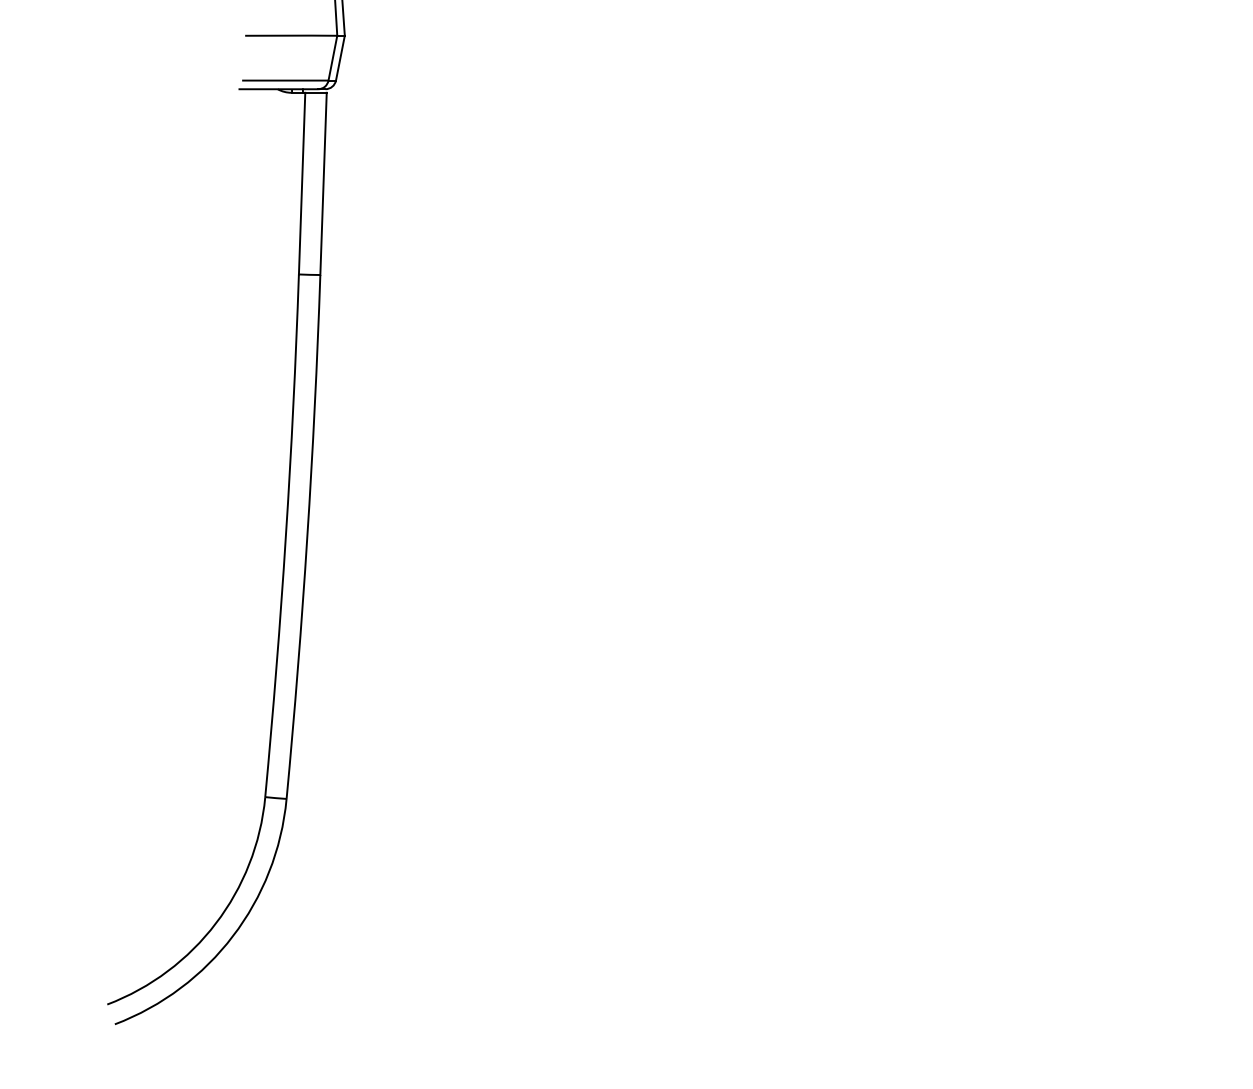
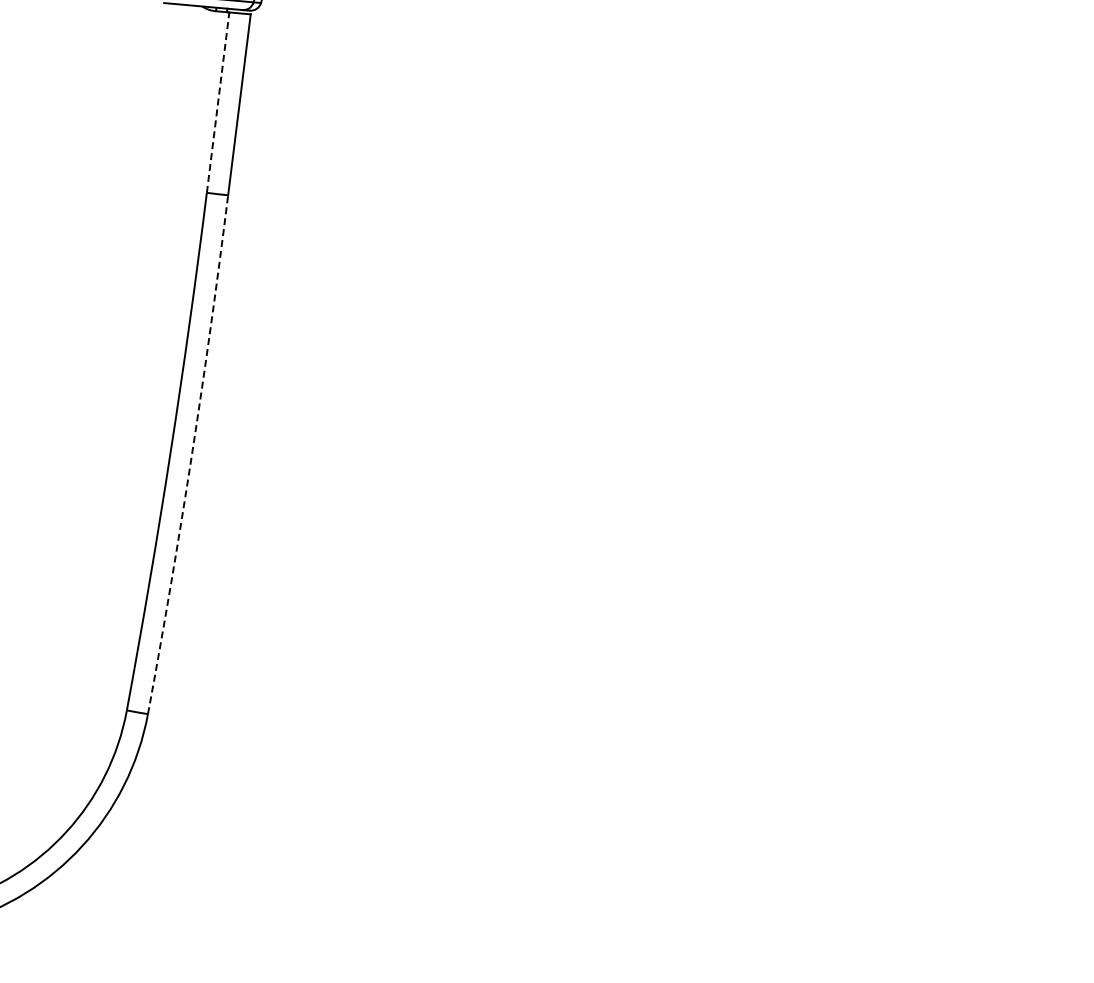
line: (302, 183) -> (218, 102), solid -> dashed
arc: (307, 537) -> (192, 455), solid -> dashed

